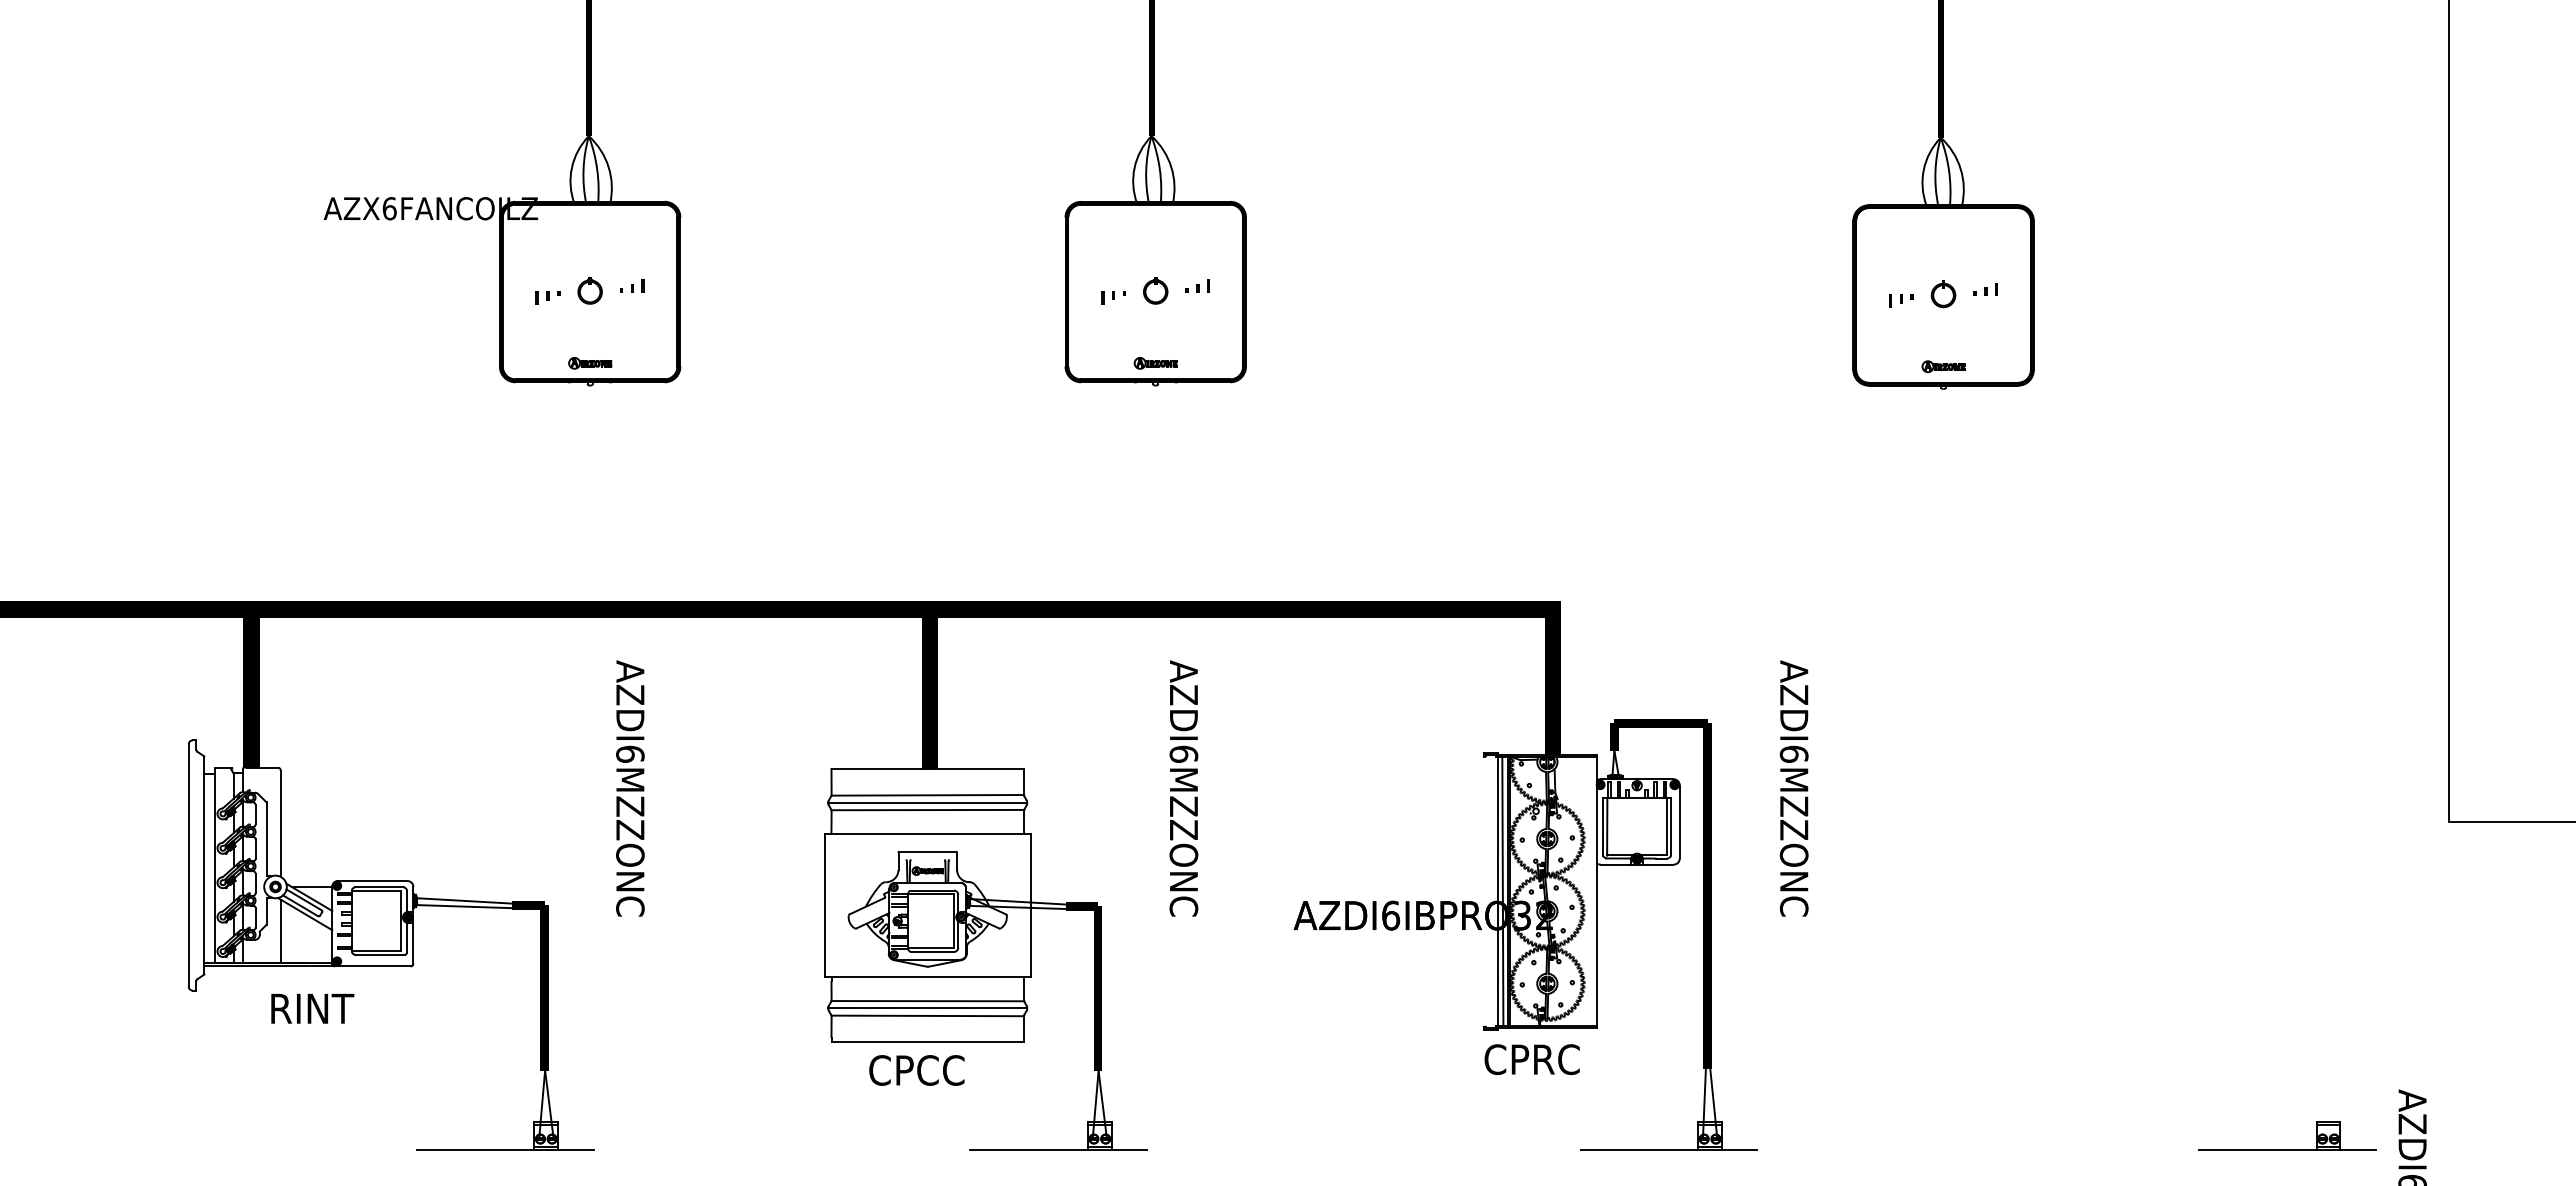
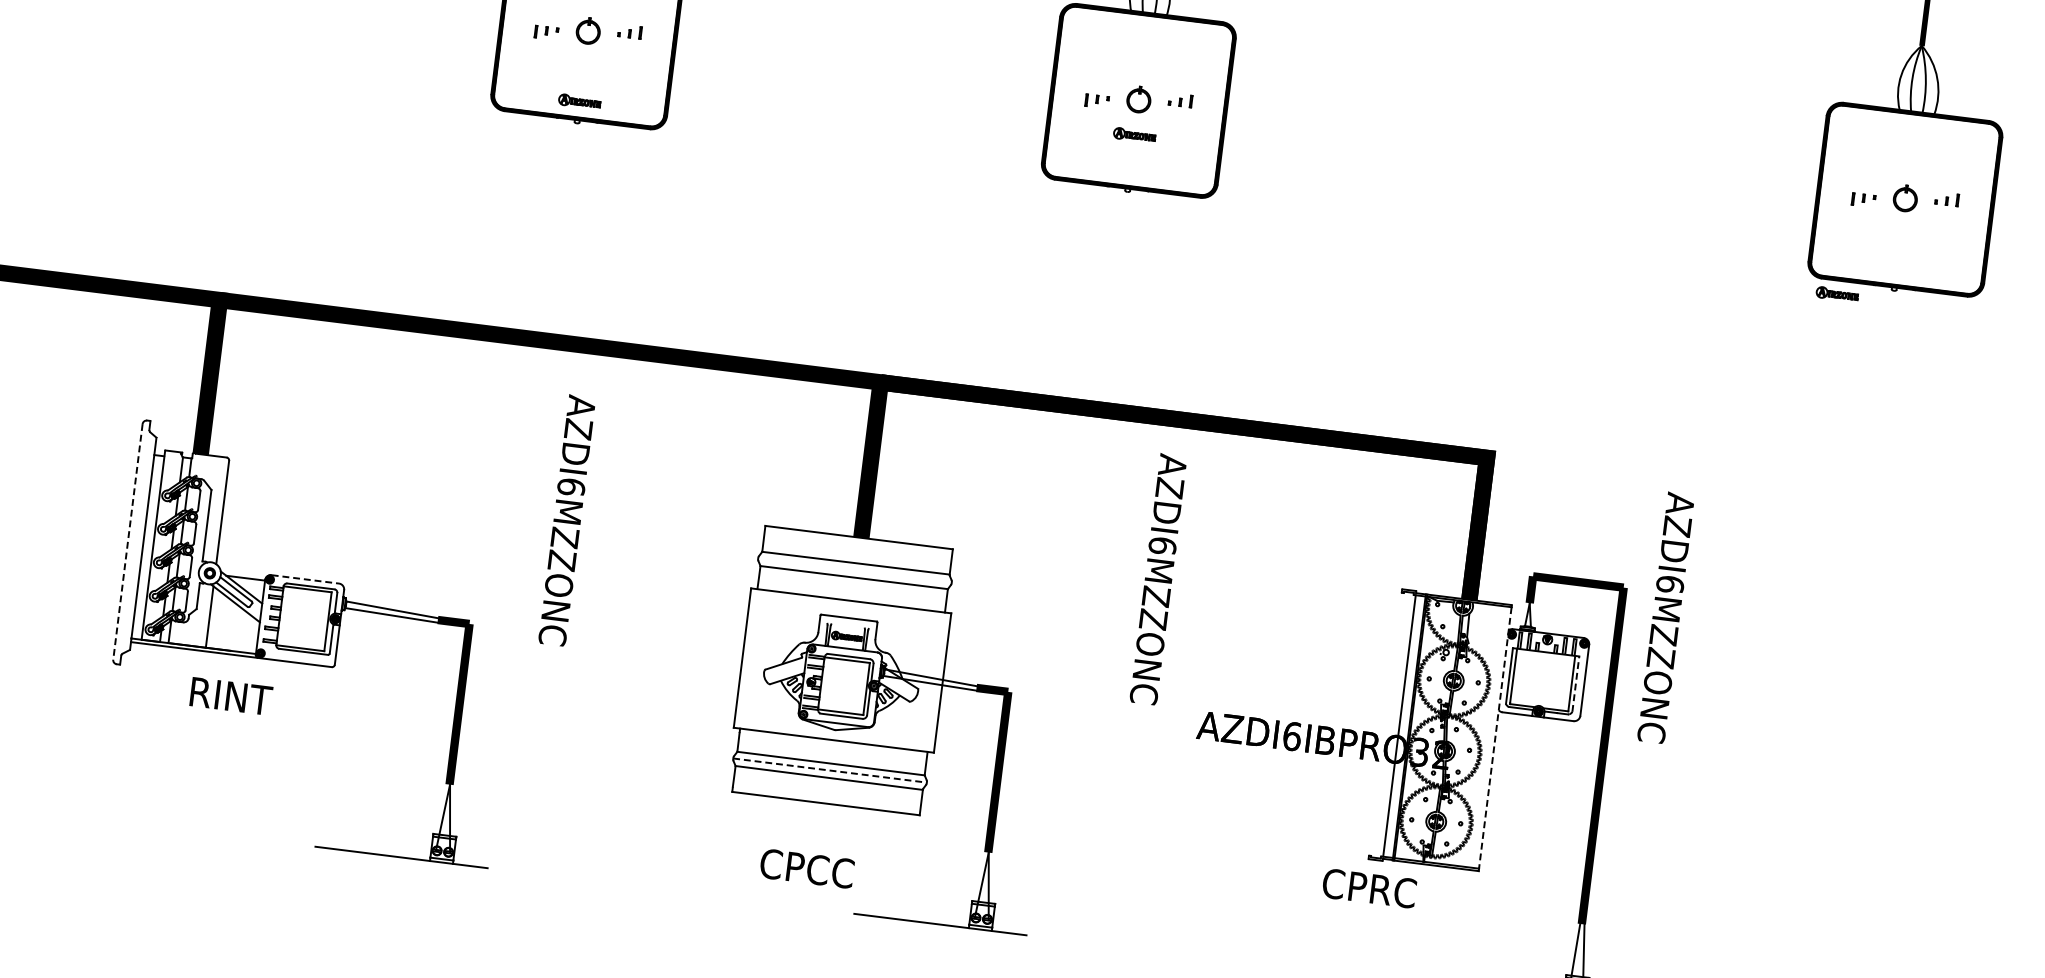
part: (1155, 363) -> (1134, 135), moved
part: (1943, 366) -> (1837, 294), moved
text: (1183, 788) -> (1158, 579), moved
text: (1793, 788) -> (1665, 617), moved
line: (927, 802) -> (854, 570), removed
line: (1671, 826) -> (1576, 683), solid -> dashed
line: (188, 866) -> (127, 542), solid -> dashed
line: (372, 881) -> (304, 579), solid -> dashed
line: (1502, 891) -> (1403, 726), removed
line: (1596, 892) -> (1495, 738), solid -> dashed
line: (927, 1008) -> (829, 770), solid -> dashed
text: (1531, 1059) -> (1368, 888), moved
text: (916, 1070) -> (806, 868), moved

